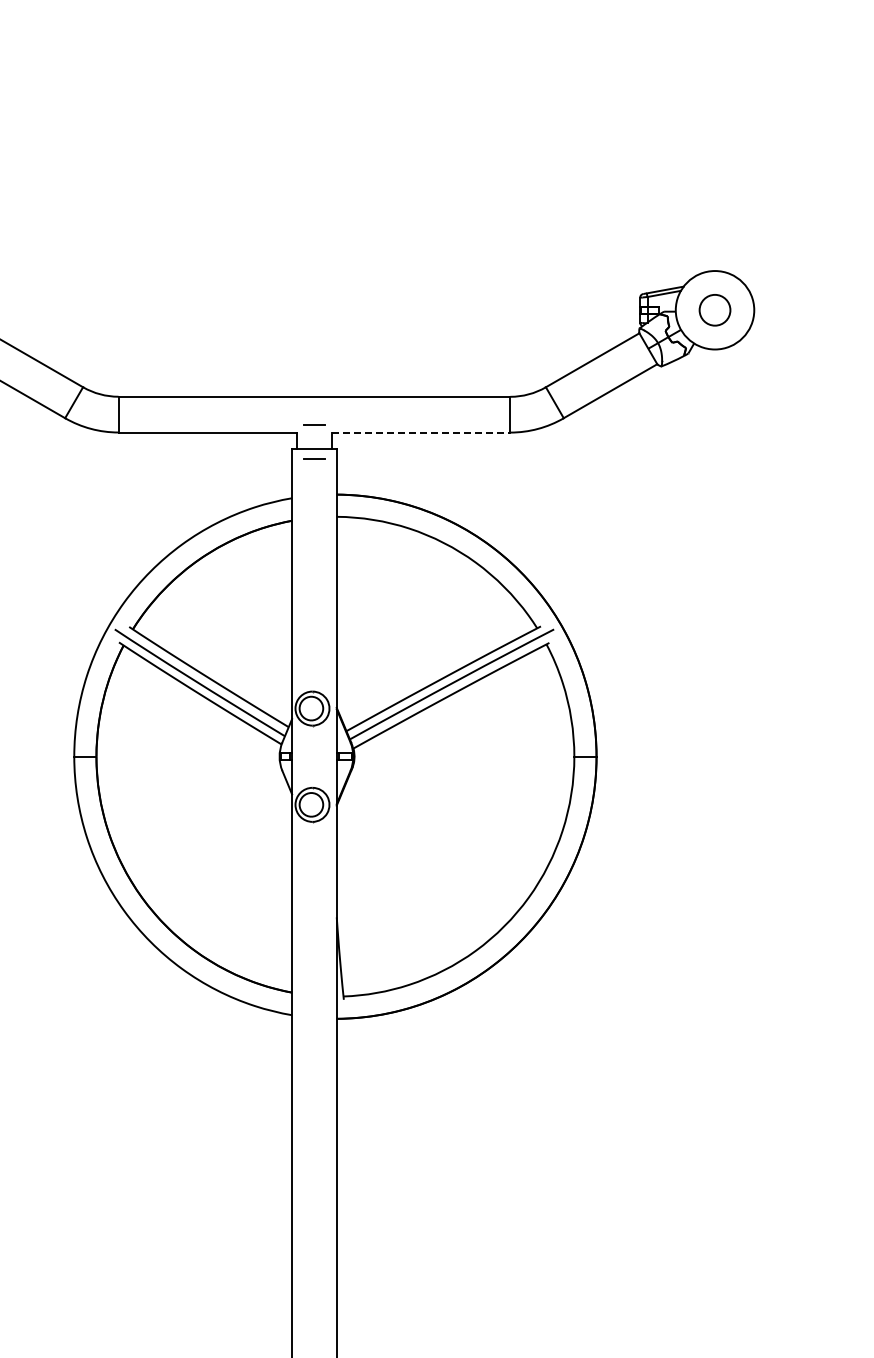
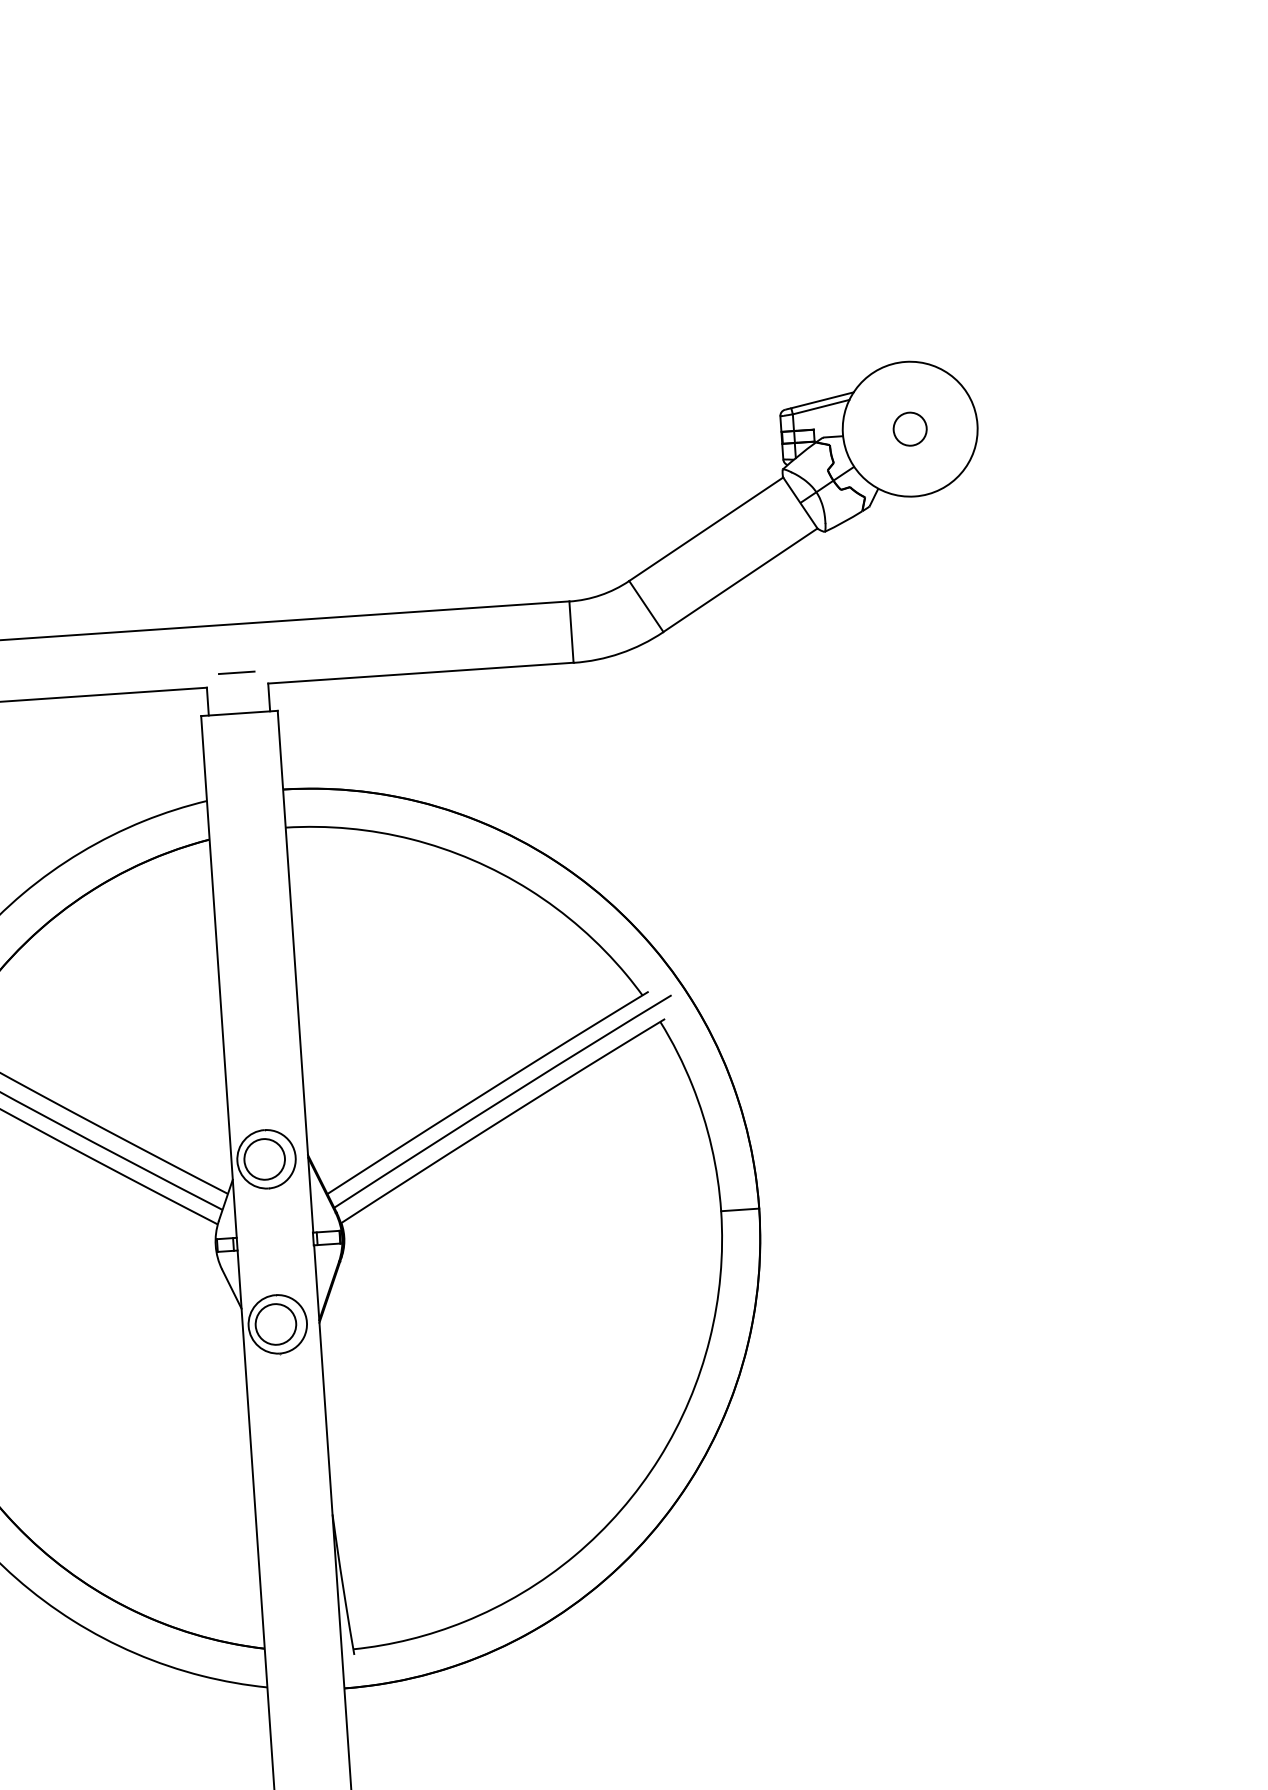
circle: (714, 309) -> (909, 427), size x0.62
line: (421, 432) -> (421, 673), dashed -> solid
line: (314, 458) -> (240, 730), removed

